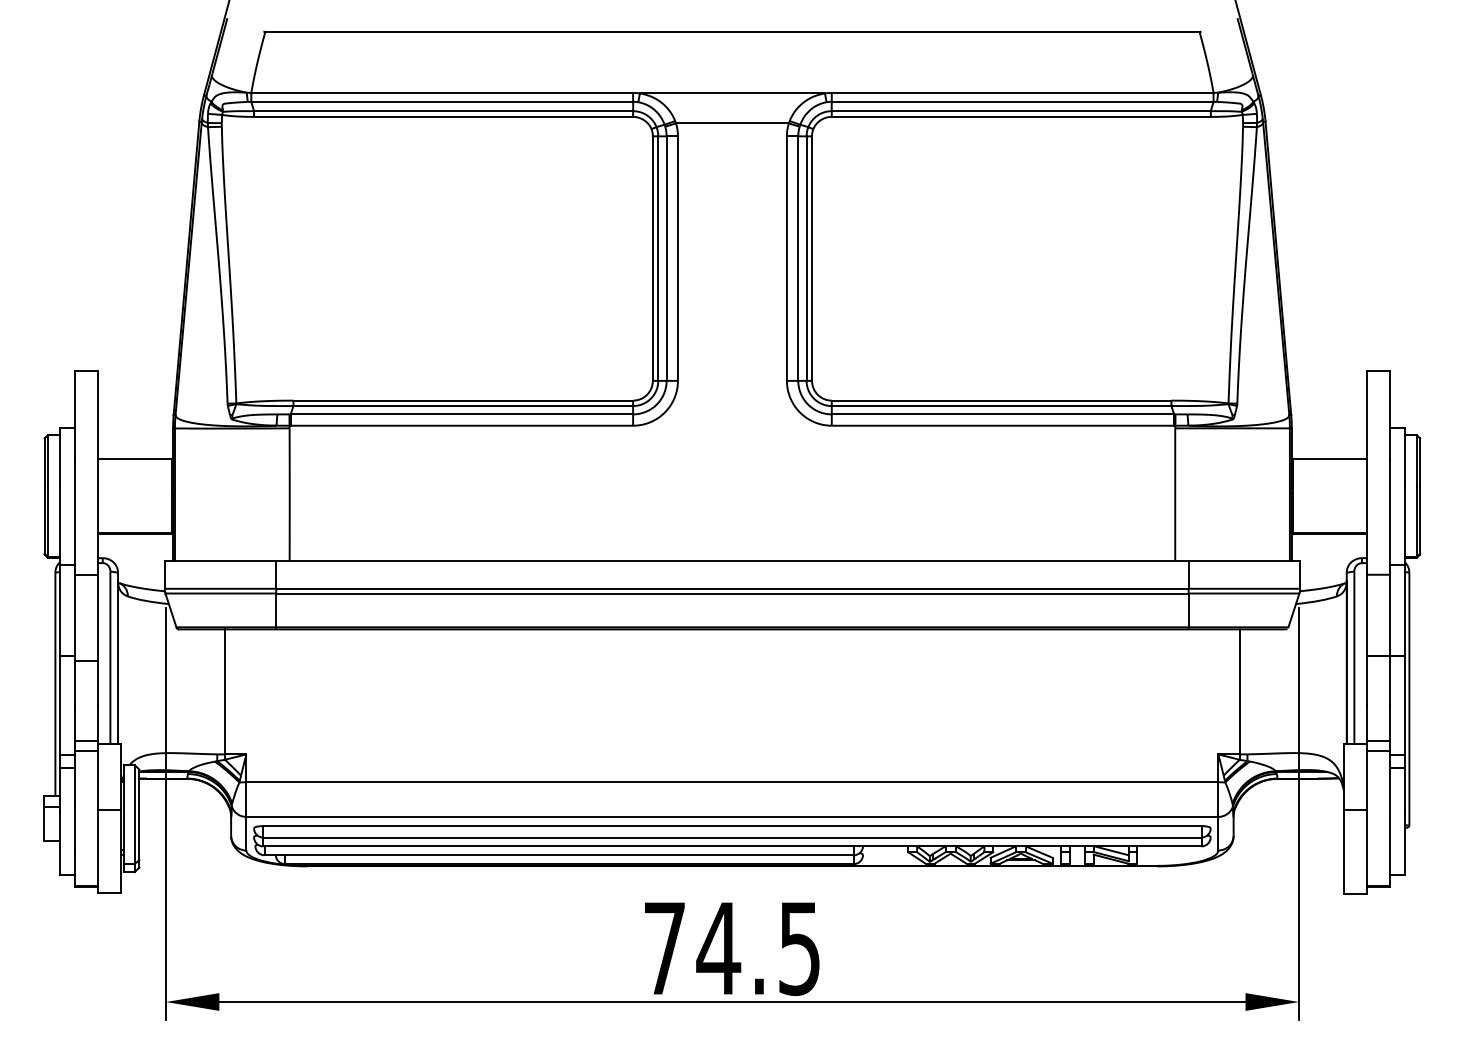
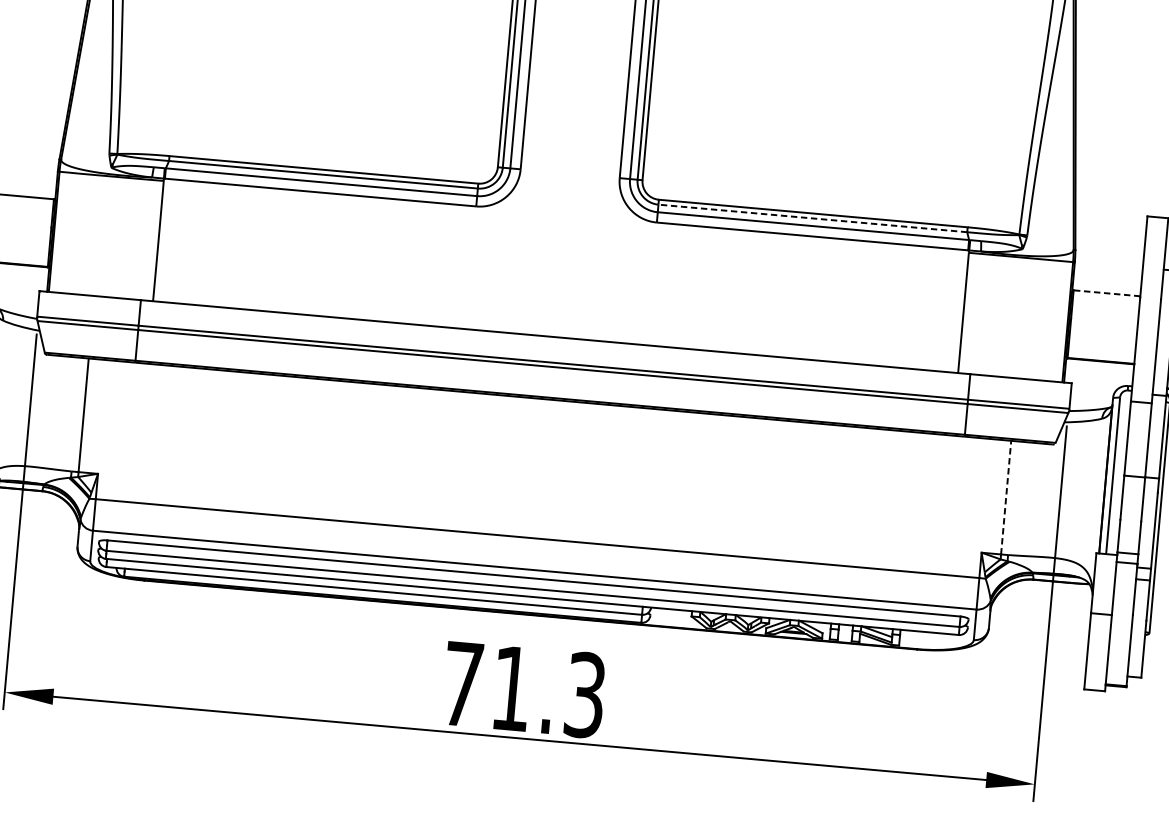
line: (1001, 406) -> (812, 218), solid -> dashed
line: (1329, 459) -> (1106, 293), solid -> dashed
line: (1239, 691) -> (1005, 497), solid -> dashed
text: (758, 948) -> (547, 691), 74.5 -> 71.3

